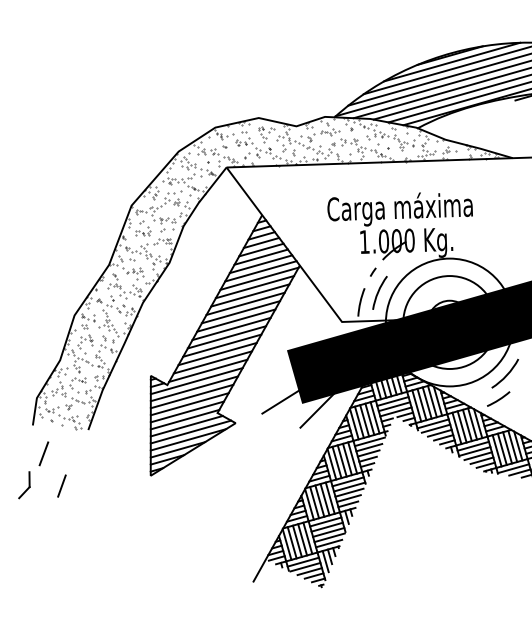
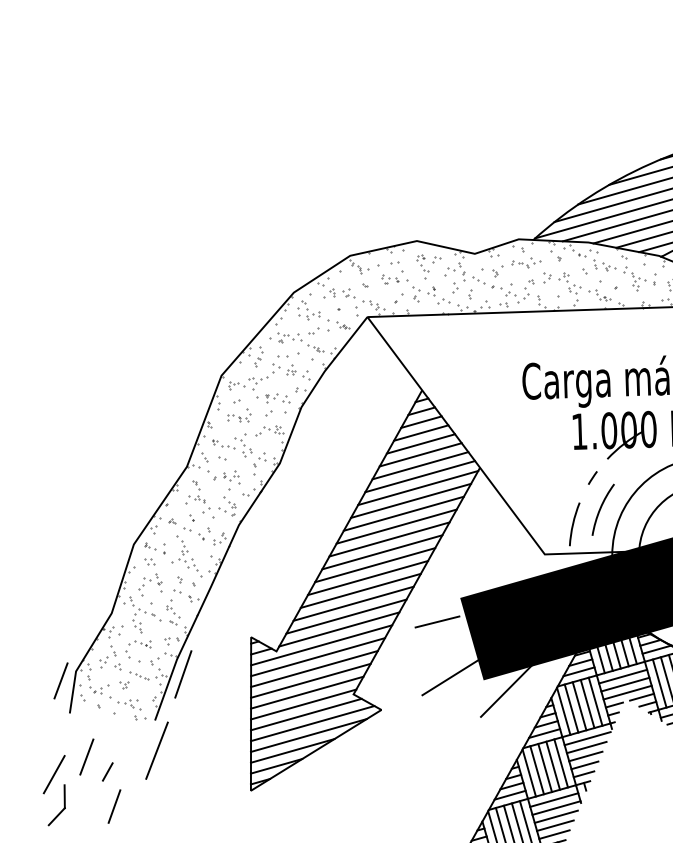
line: (271, 365) -> (436, 621), added
line: (106, 400) -> (182, 675), added
line: (26, 403) -> (60, 679), added
line: (89, 449) -> (156, 750), added
line: (57, 463) -> (107, 771), added
line: (22, 465) -> (53, 774), added

